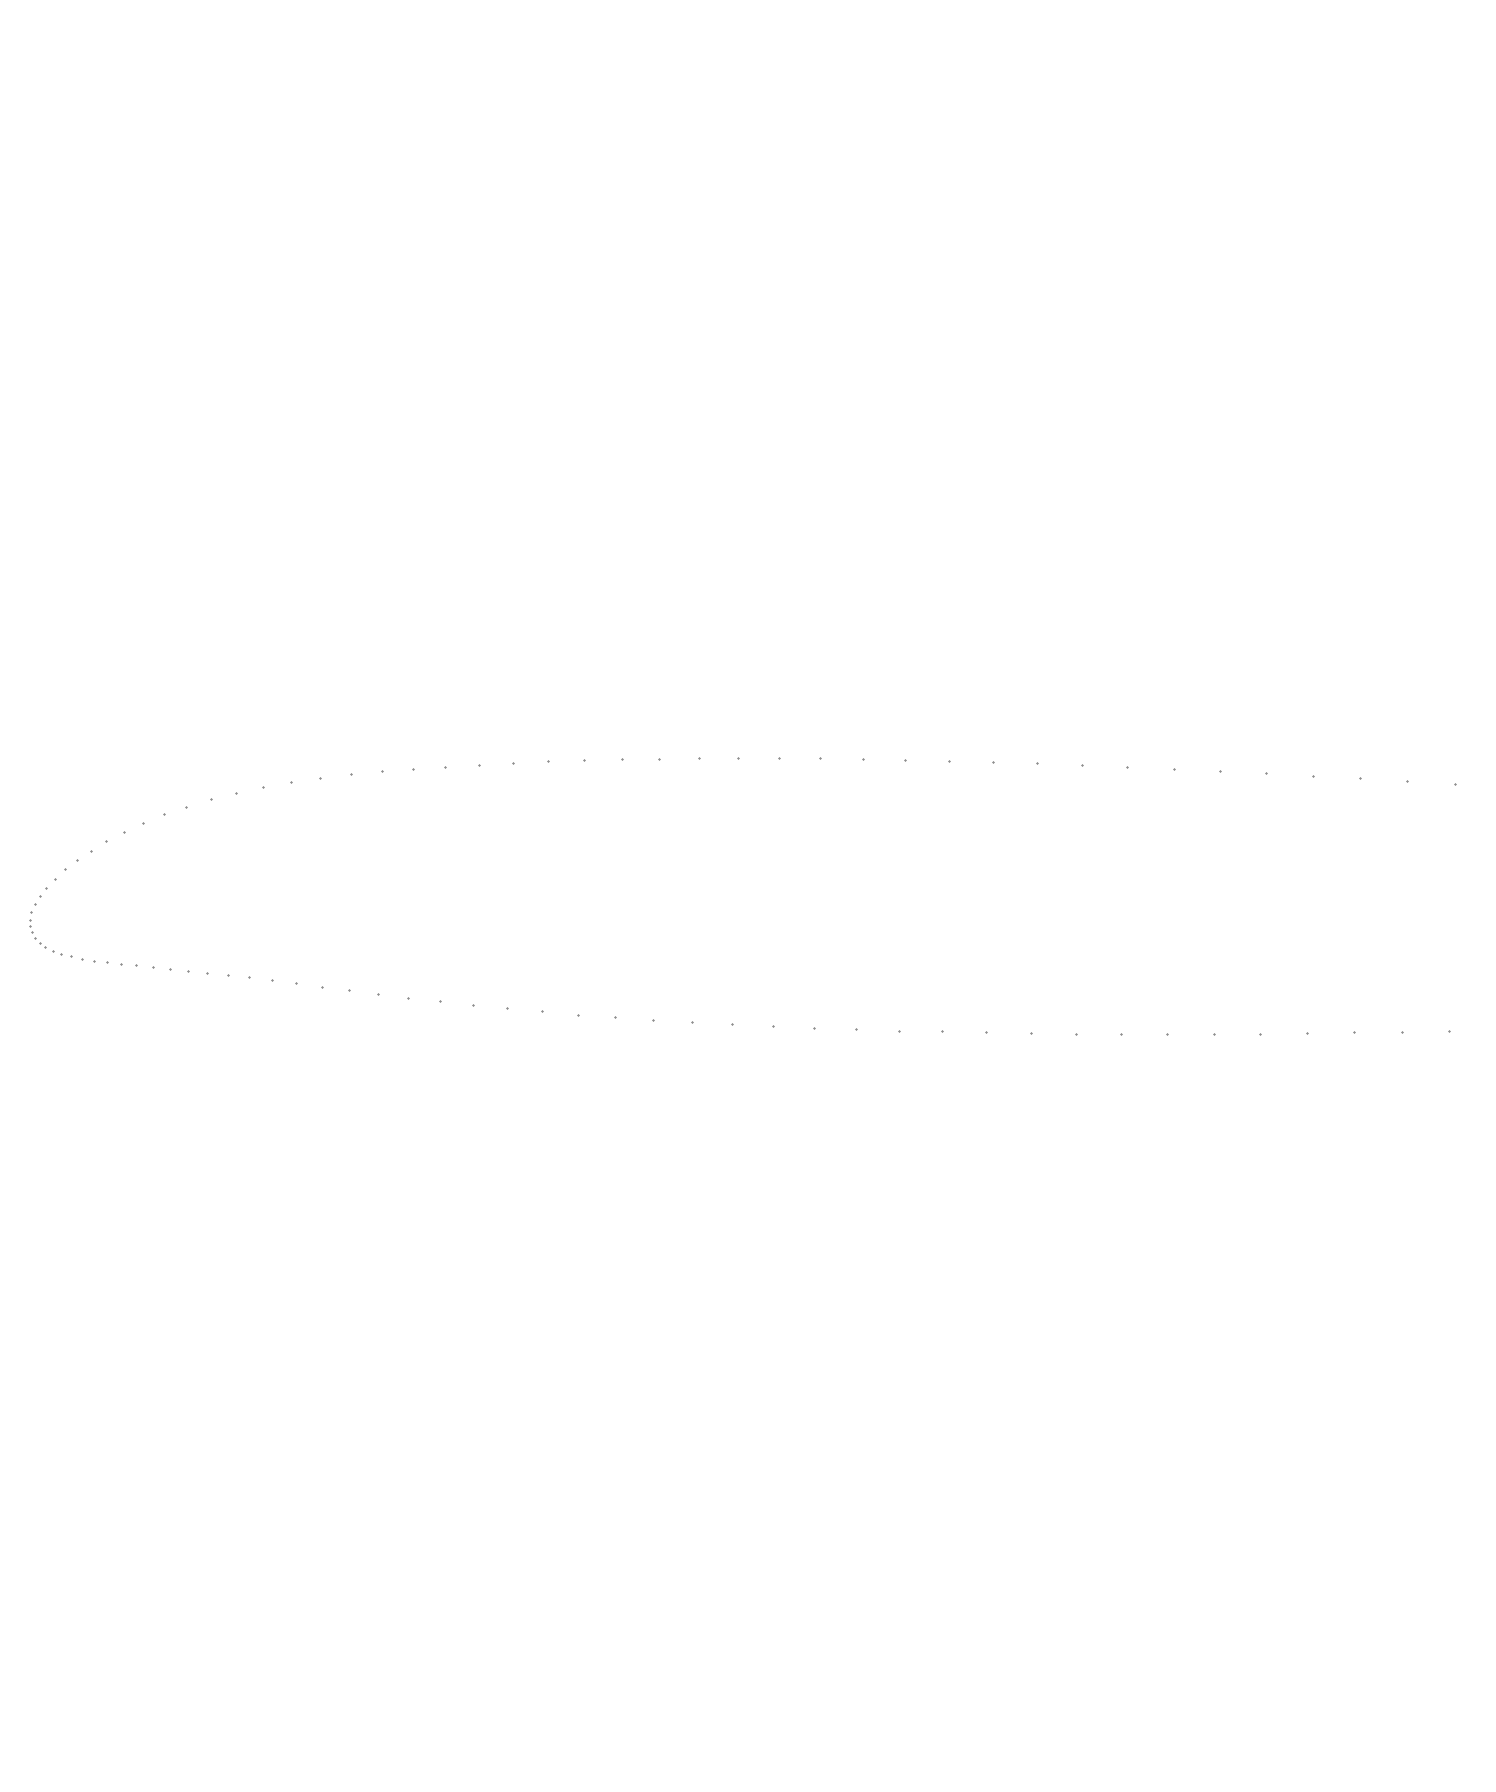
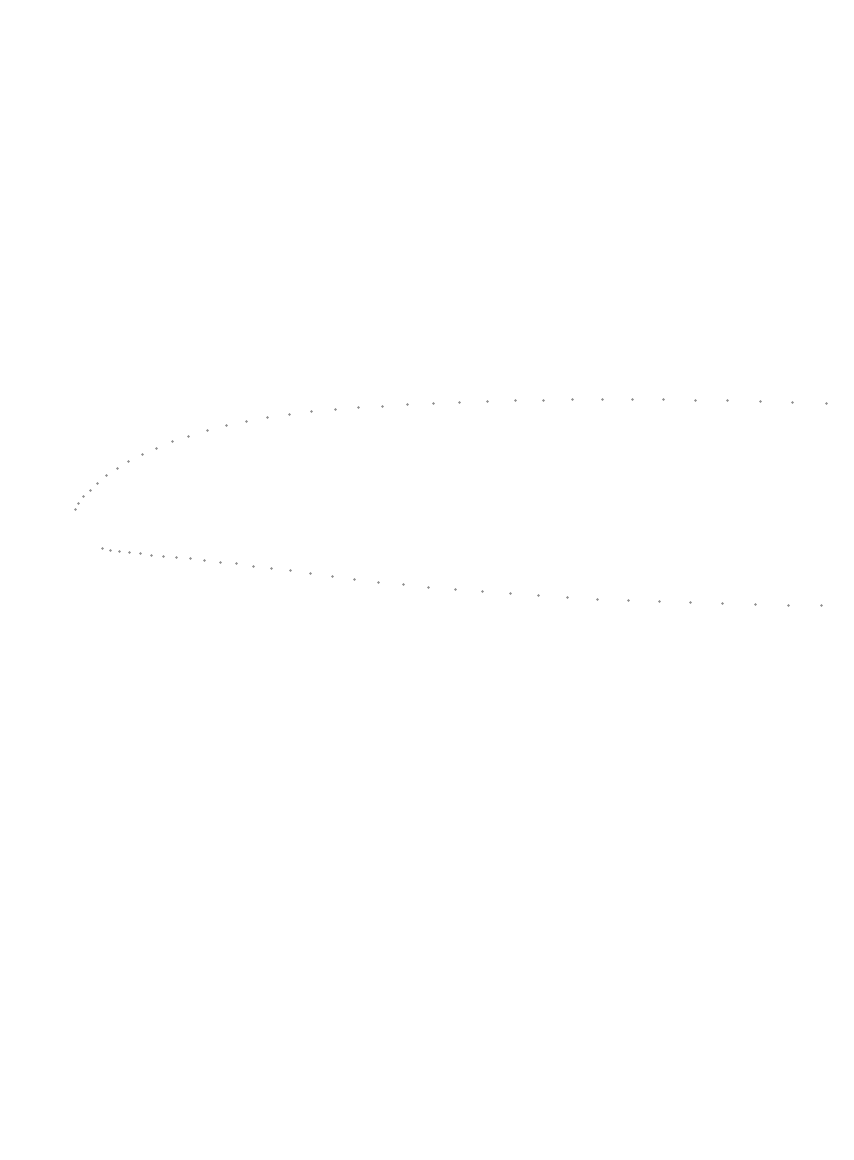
part: (36, 938) -> (76, 534), removed

